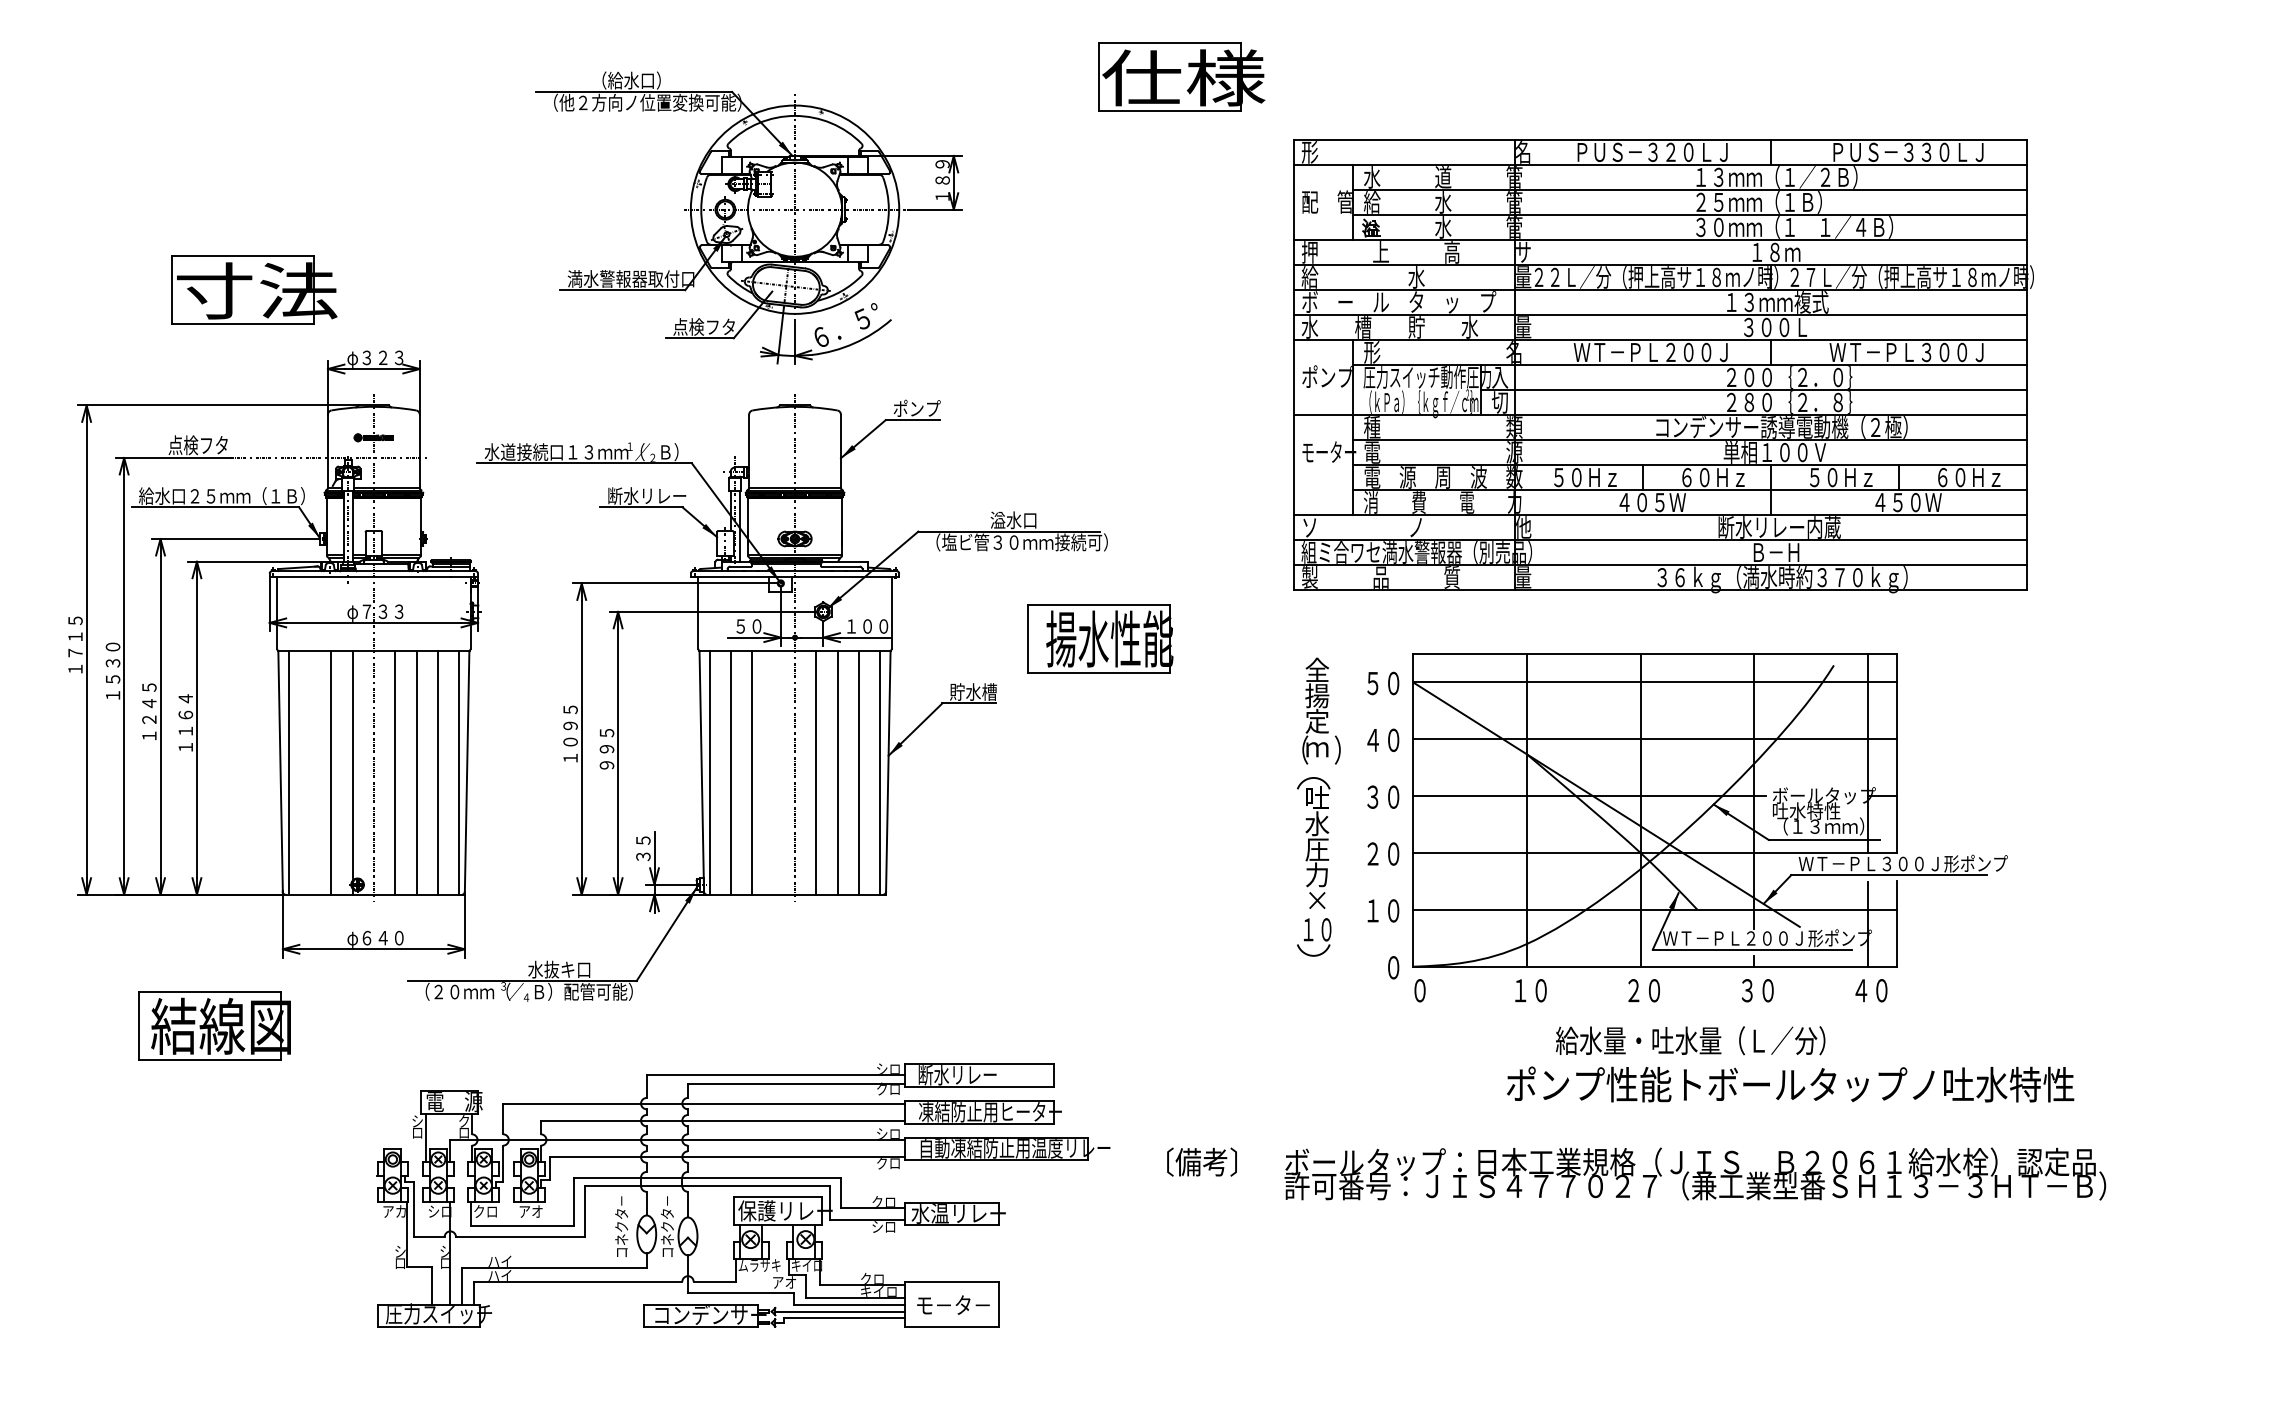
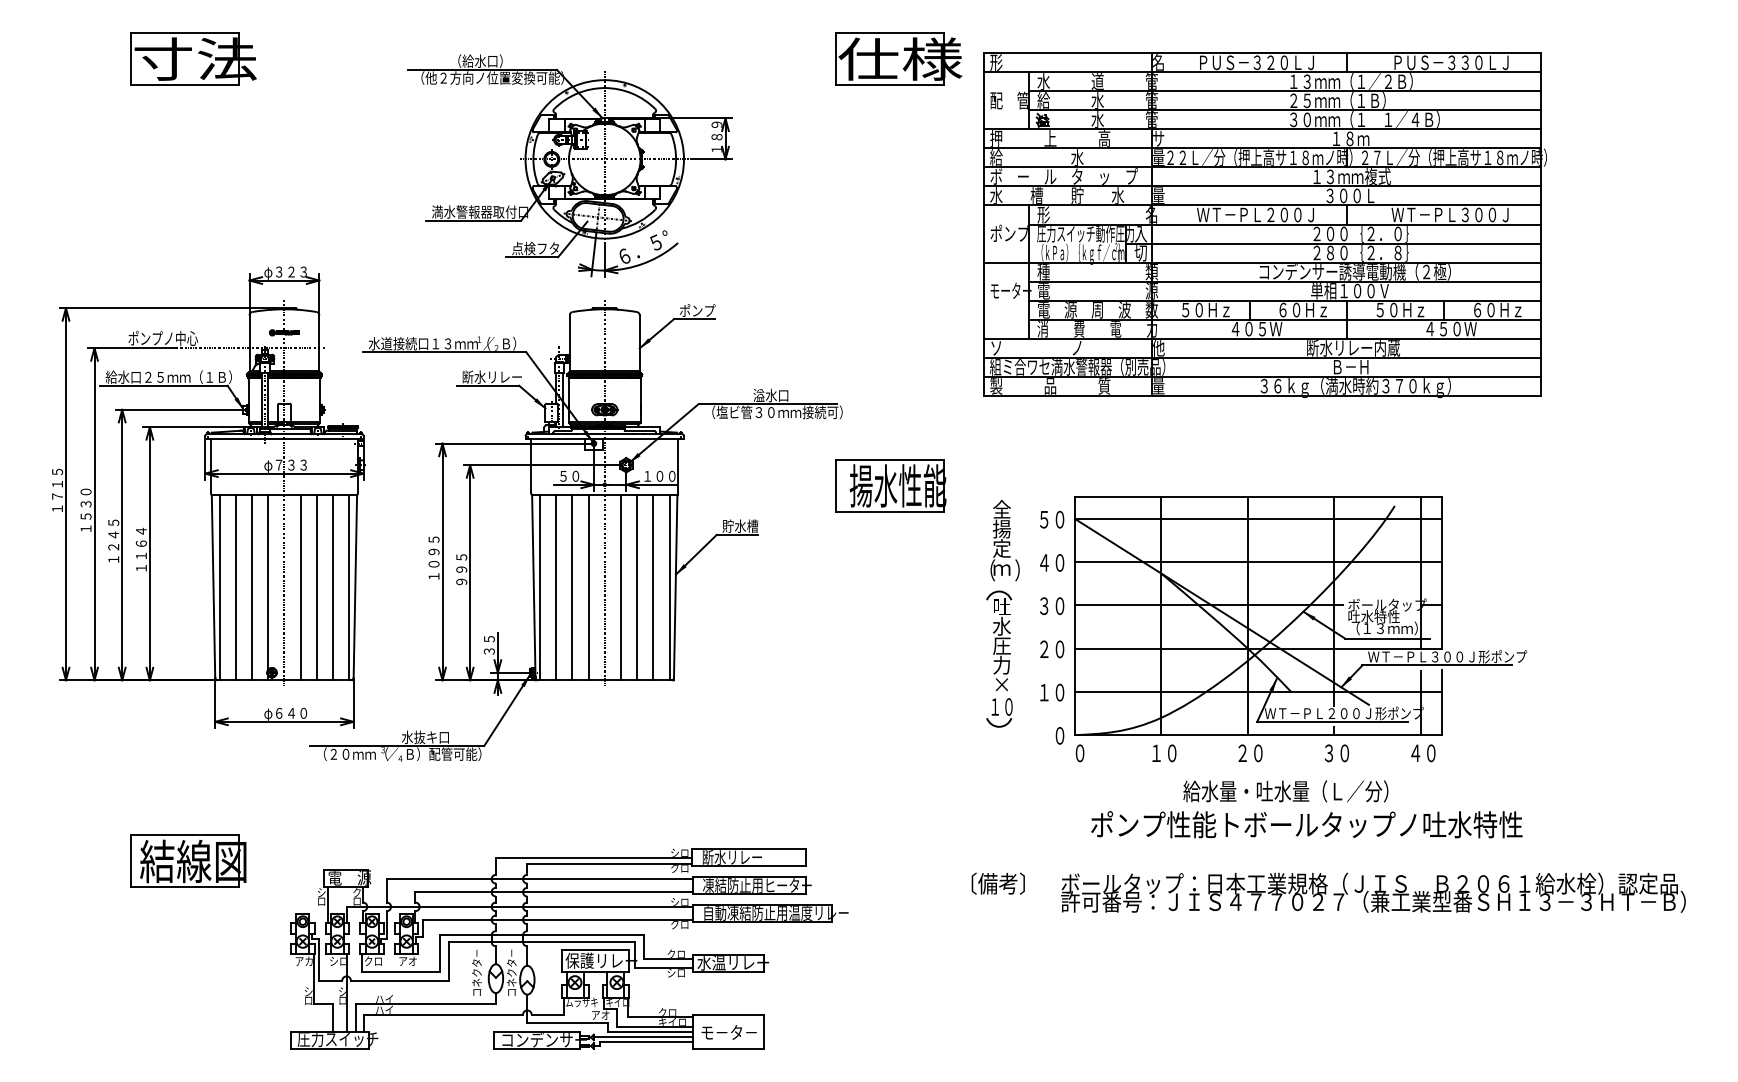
part: (254, 290) -> (193, 58), moved
part: (1662, 366) -> (1264, 225), moved
text: (214, 443) -> (163, 337), 点検フタ -> ポンプノ中心
part: (1099, 638) -> (890, 485), moved
line: (309, 772) -> (235, 587), added
line: (773, 772) -> (588, 587), added
part: (214, 1025) -> (188, 860), moved
text: (1790, 1084) -> (1306, 824), moved
text: (1636, 1173) -> (1328, 892), moved
part: (743, 1194) -> (569, 948), moved

